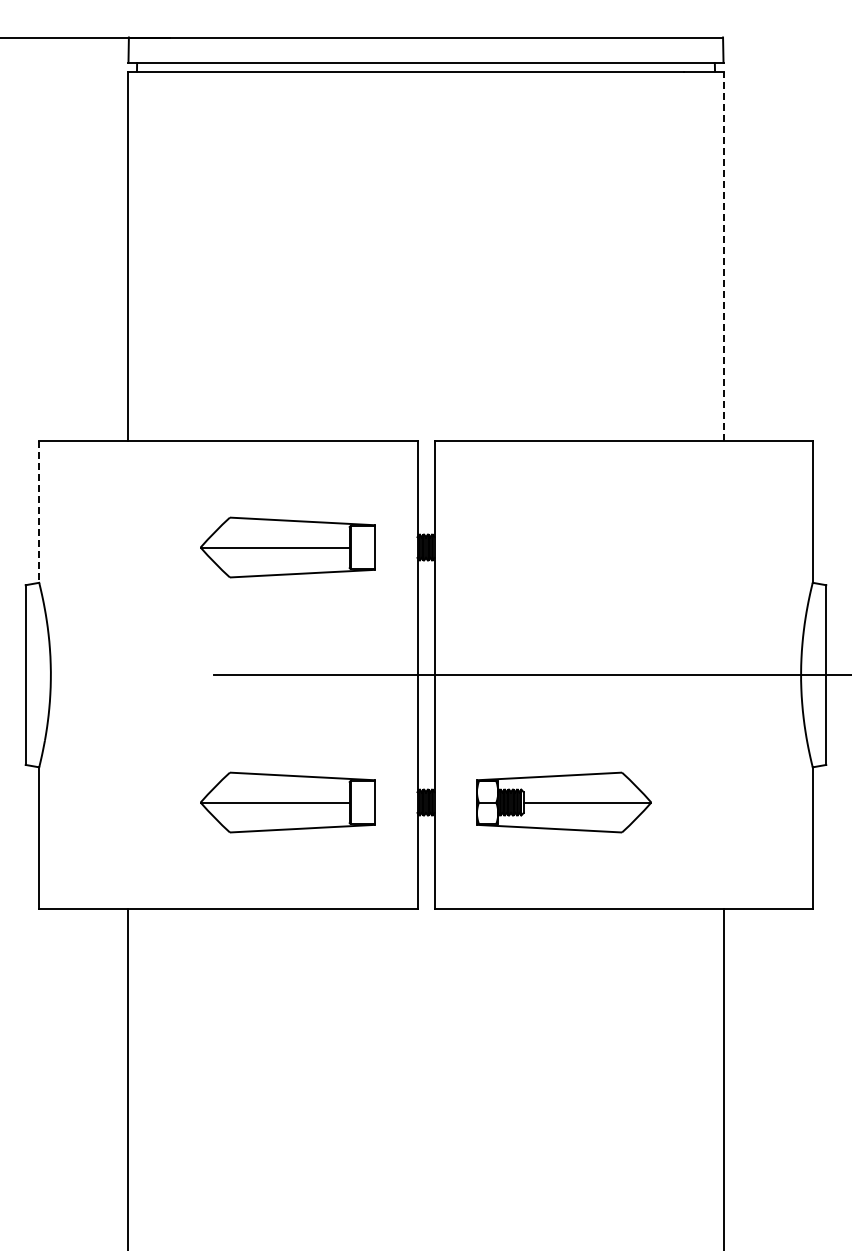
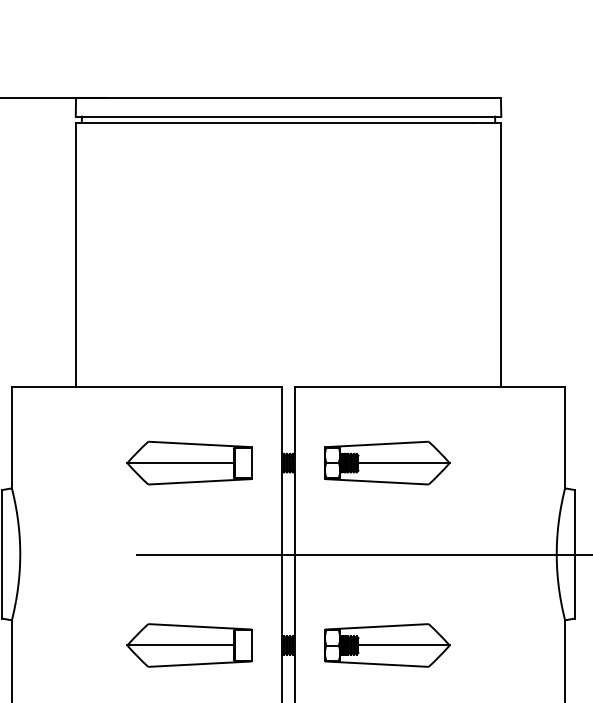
line: (723, 256) -> (501, 255), dashed -> solid
line: (39, 512) -> (12, 438), dashed -> solid
part: (563, 547) -> (386, 463), added

